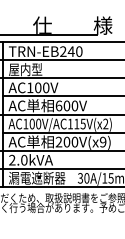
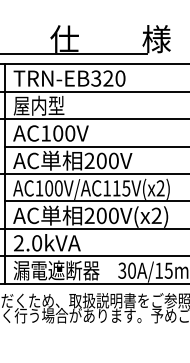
text: (67, 51) -> (102, 78), TRN-EB240 -> TRN-EB320
text: (58, 105) -> (88, 160), 600V -> 200V
text: (102, 142) -> (155, 216), 200V(x9) -> 200V(x2)

